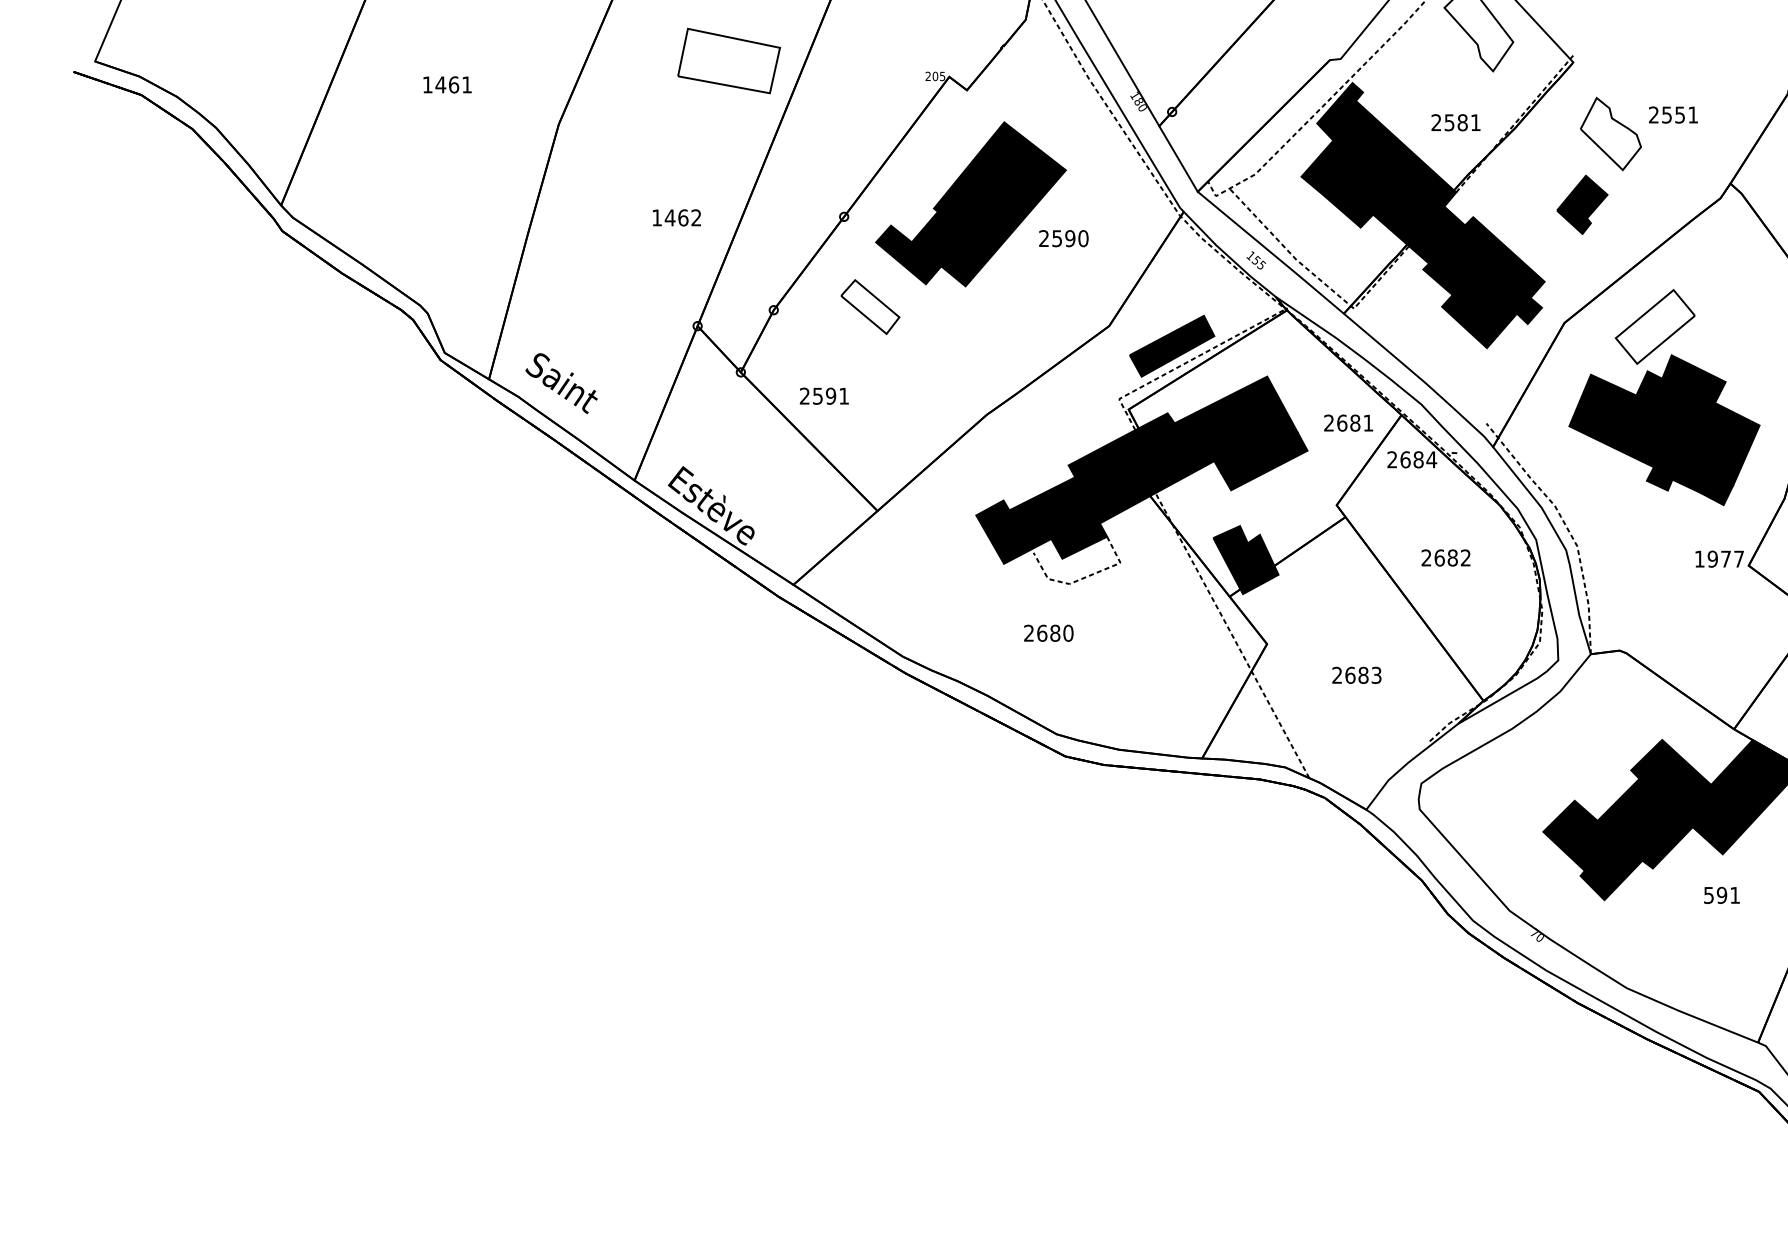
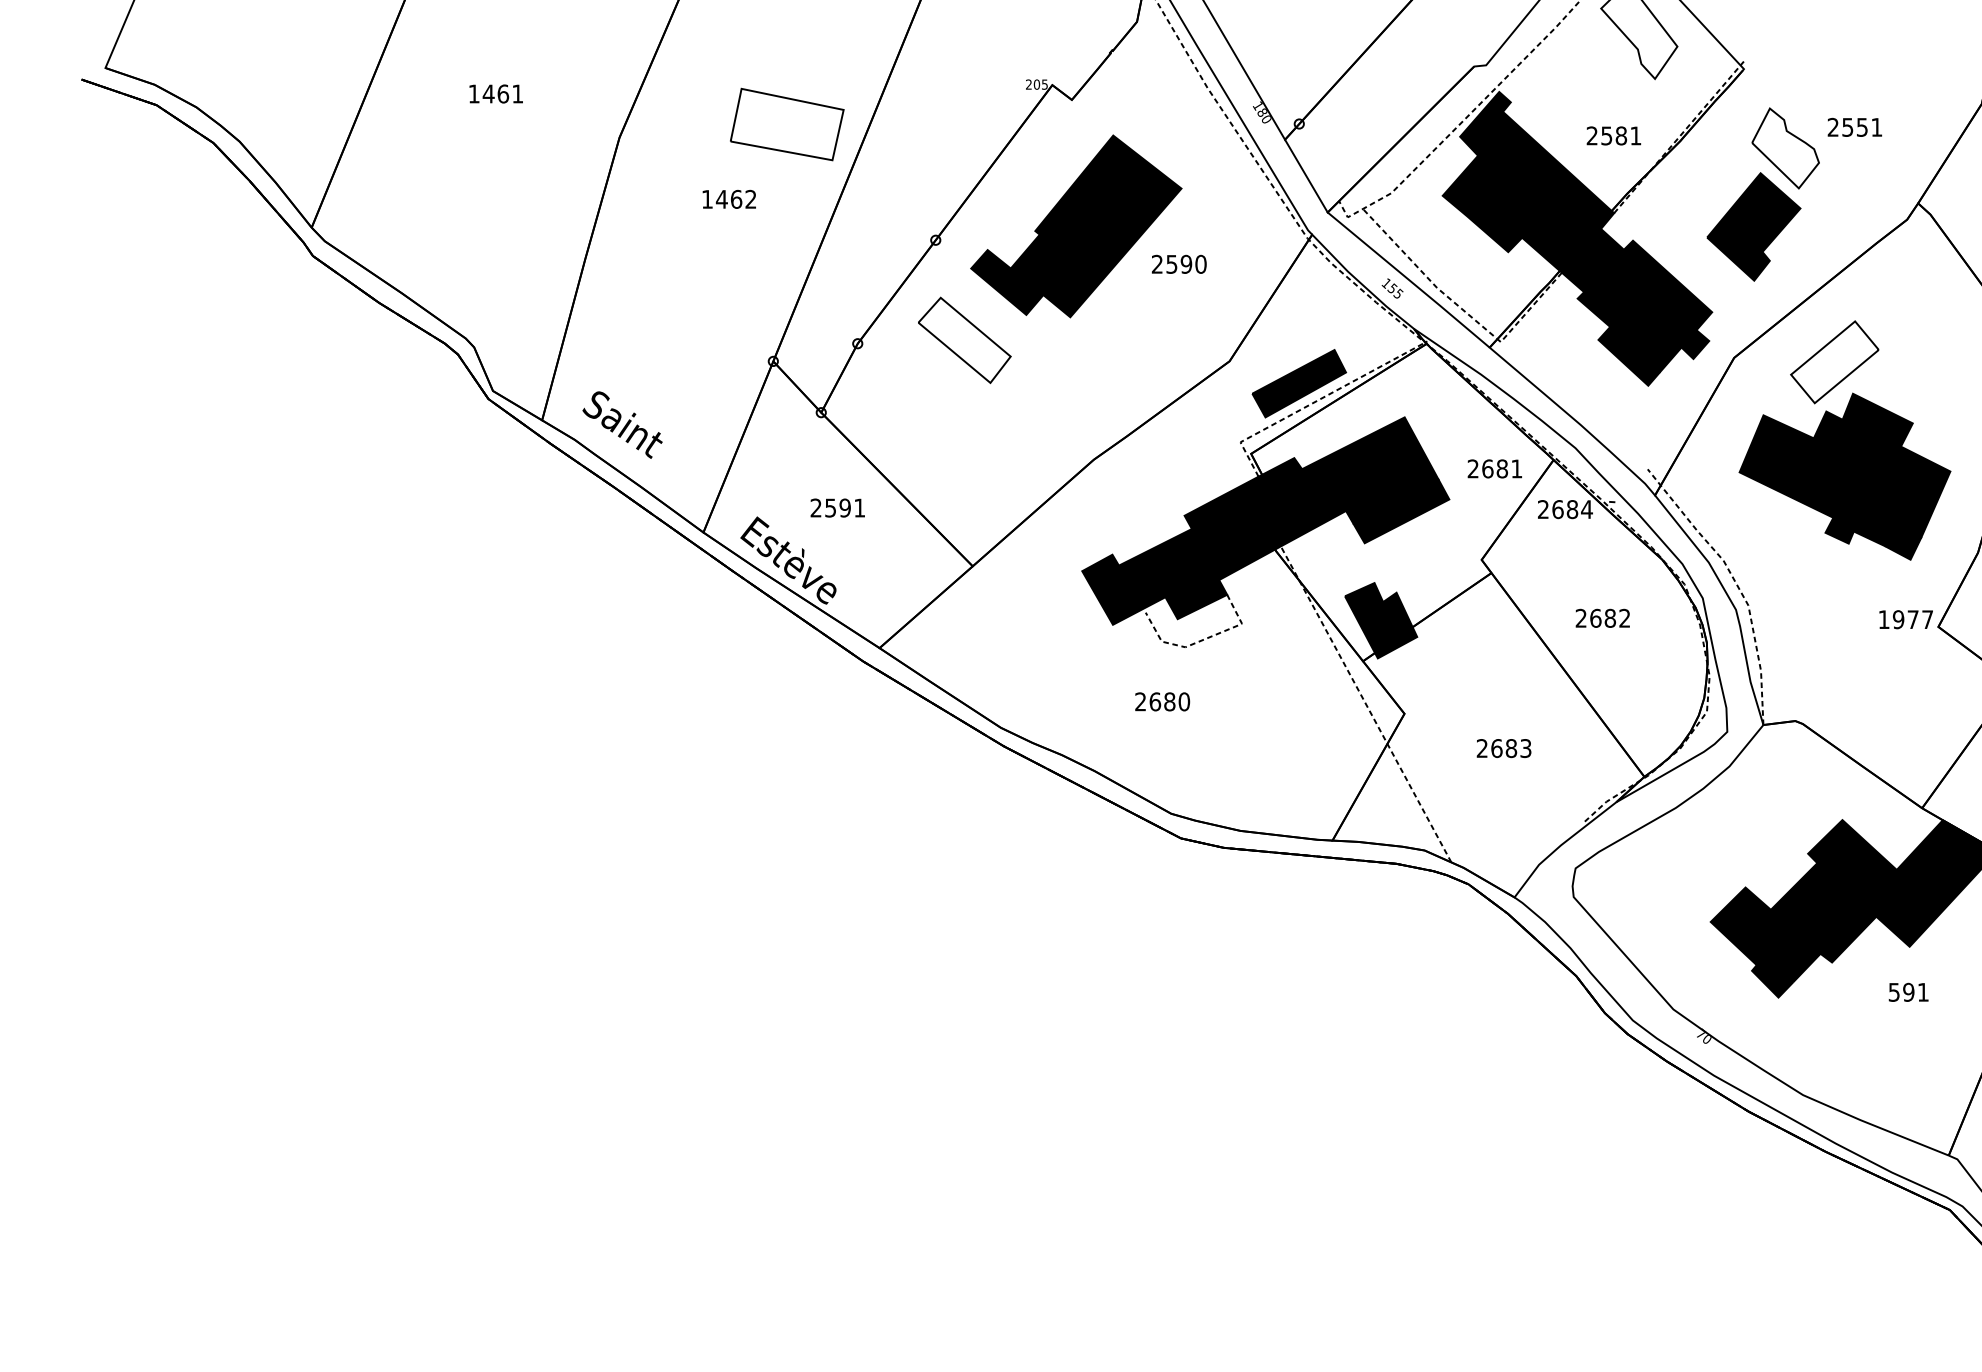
part: (729, 60) -> (787, 124), moved
part: (1581, 204) -> (1753, 226), size x1.67
text: (676, 217) -> (728, 198), moved
part: (870, 306) -> (964, 339), size x1.43
text: (824, 395) -> (837, 507), moved

